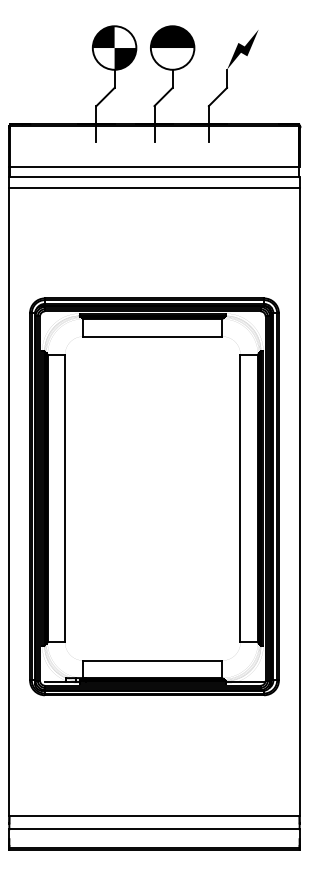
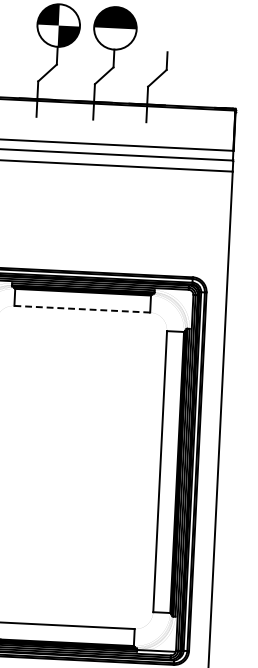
fill: (242, 49) -> (183, 33), removed
line: (152, 336) -> (81, 309), solid -> dashed

